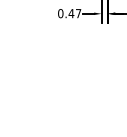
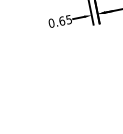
text: (74, 13) -> (65, 20), 0.47 -> 0.65

